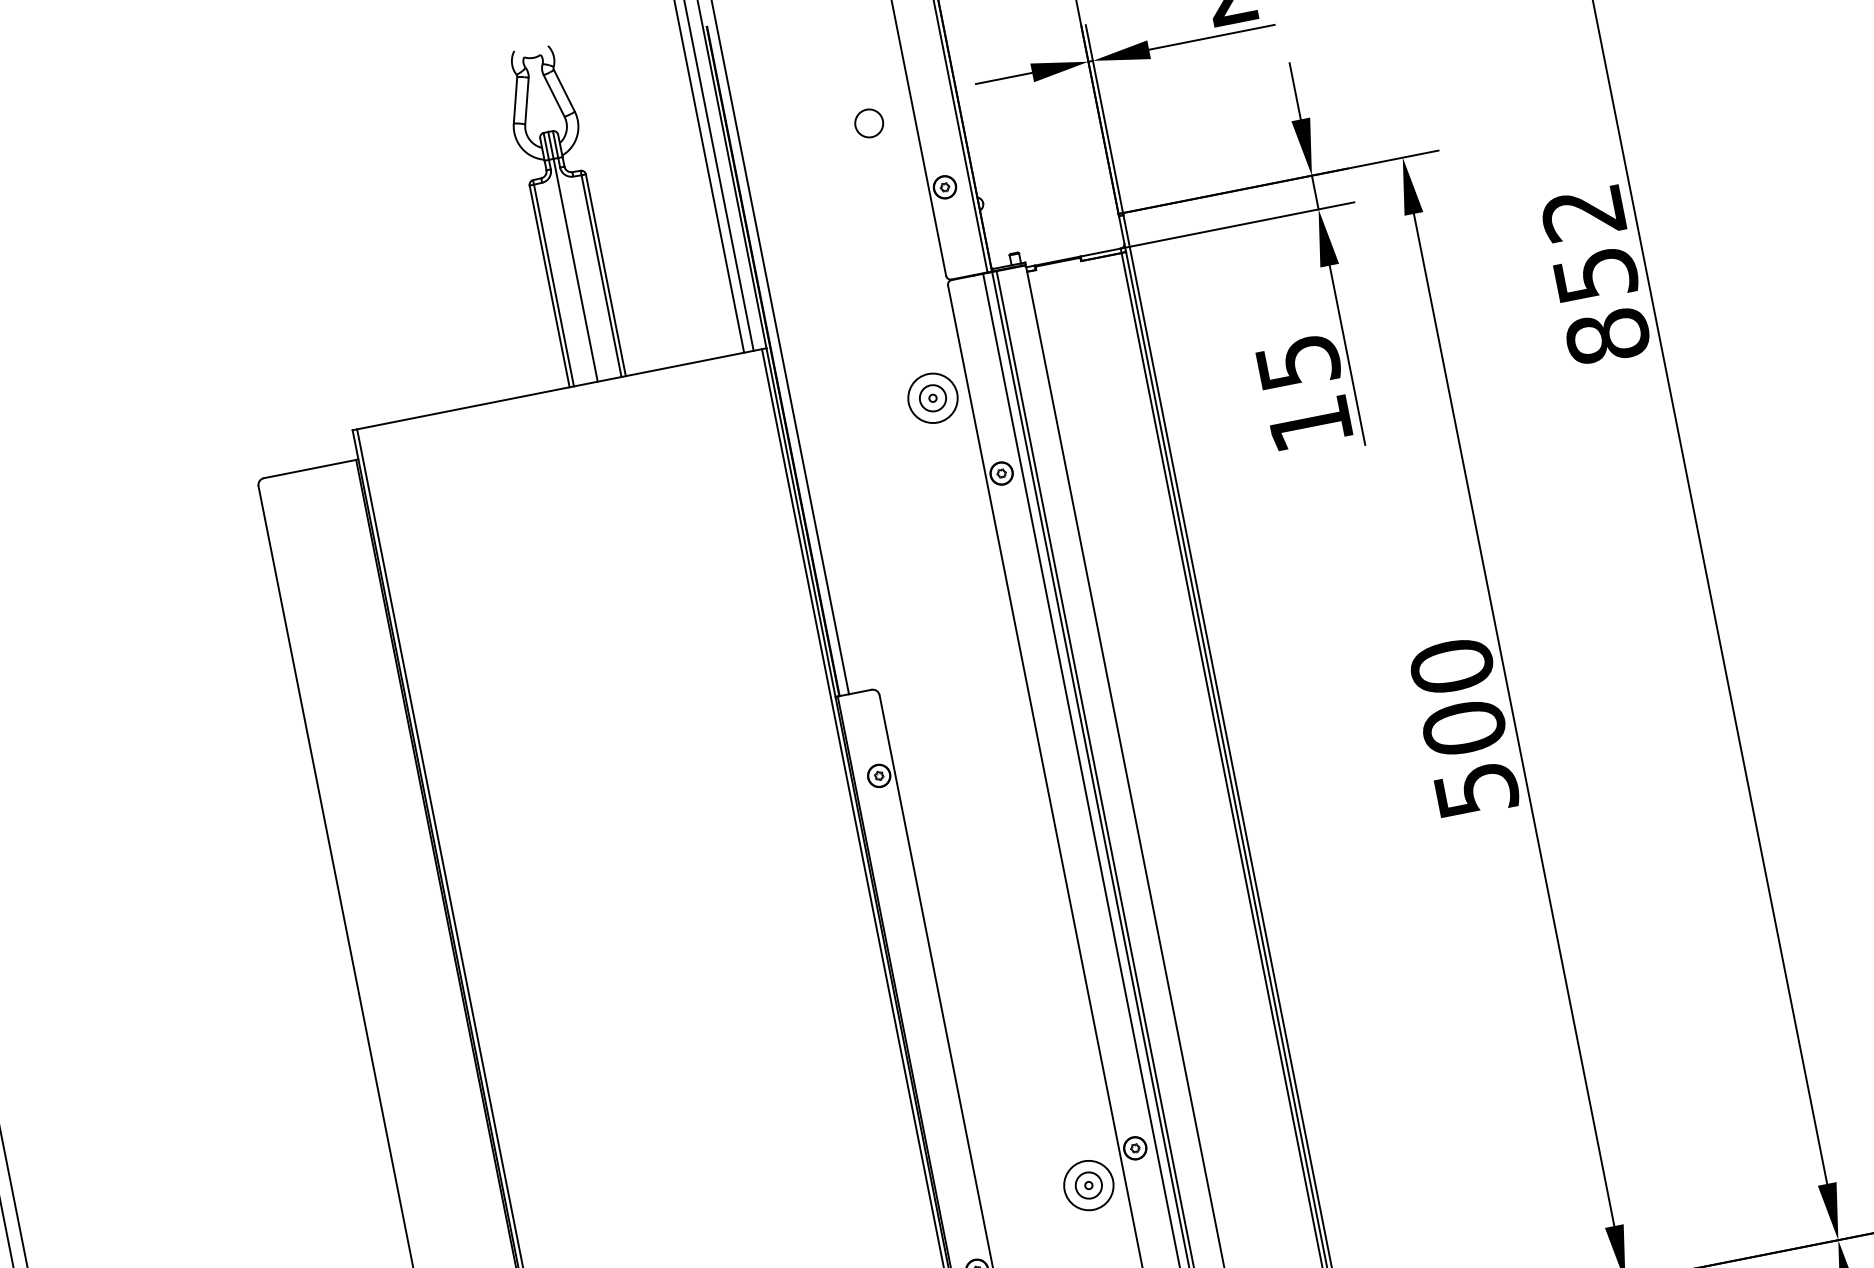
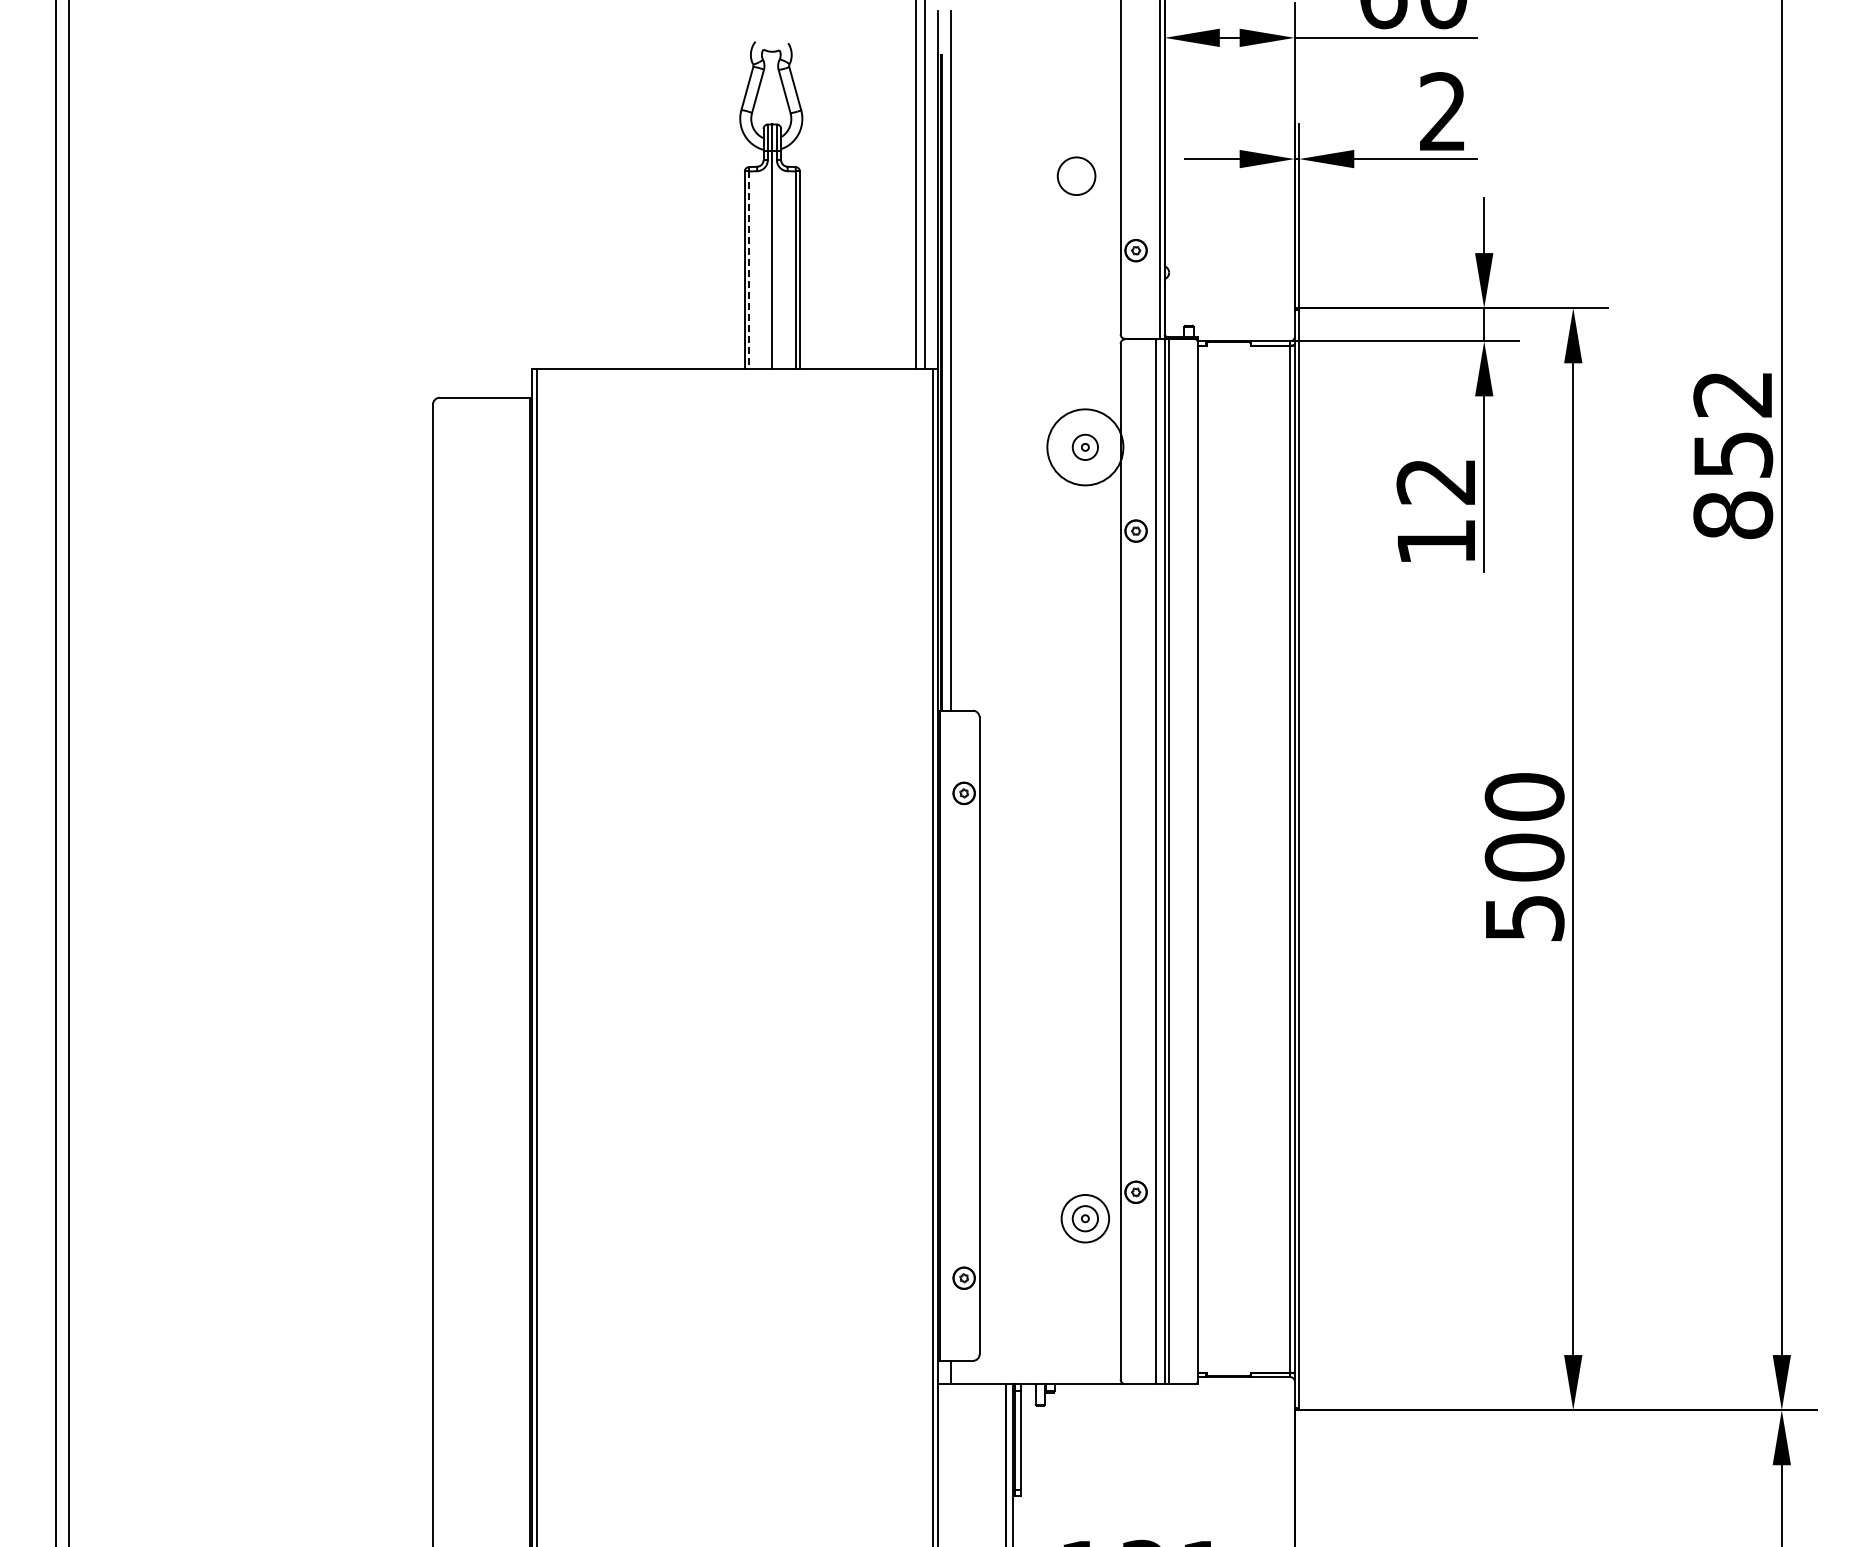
circle: (869, 123) -> (1076, 176), size x1.4
line: (554, 285) -> (749, 270), solid -> dashed
text: (1298, 362) -> (1436, 481), 15 -> 12
circle: (933, 398) -> (1085, 447), size x1.6

